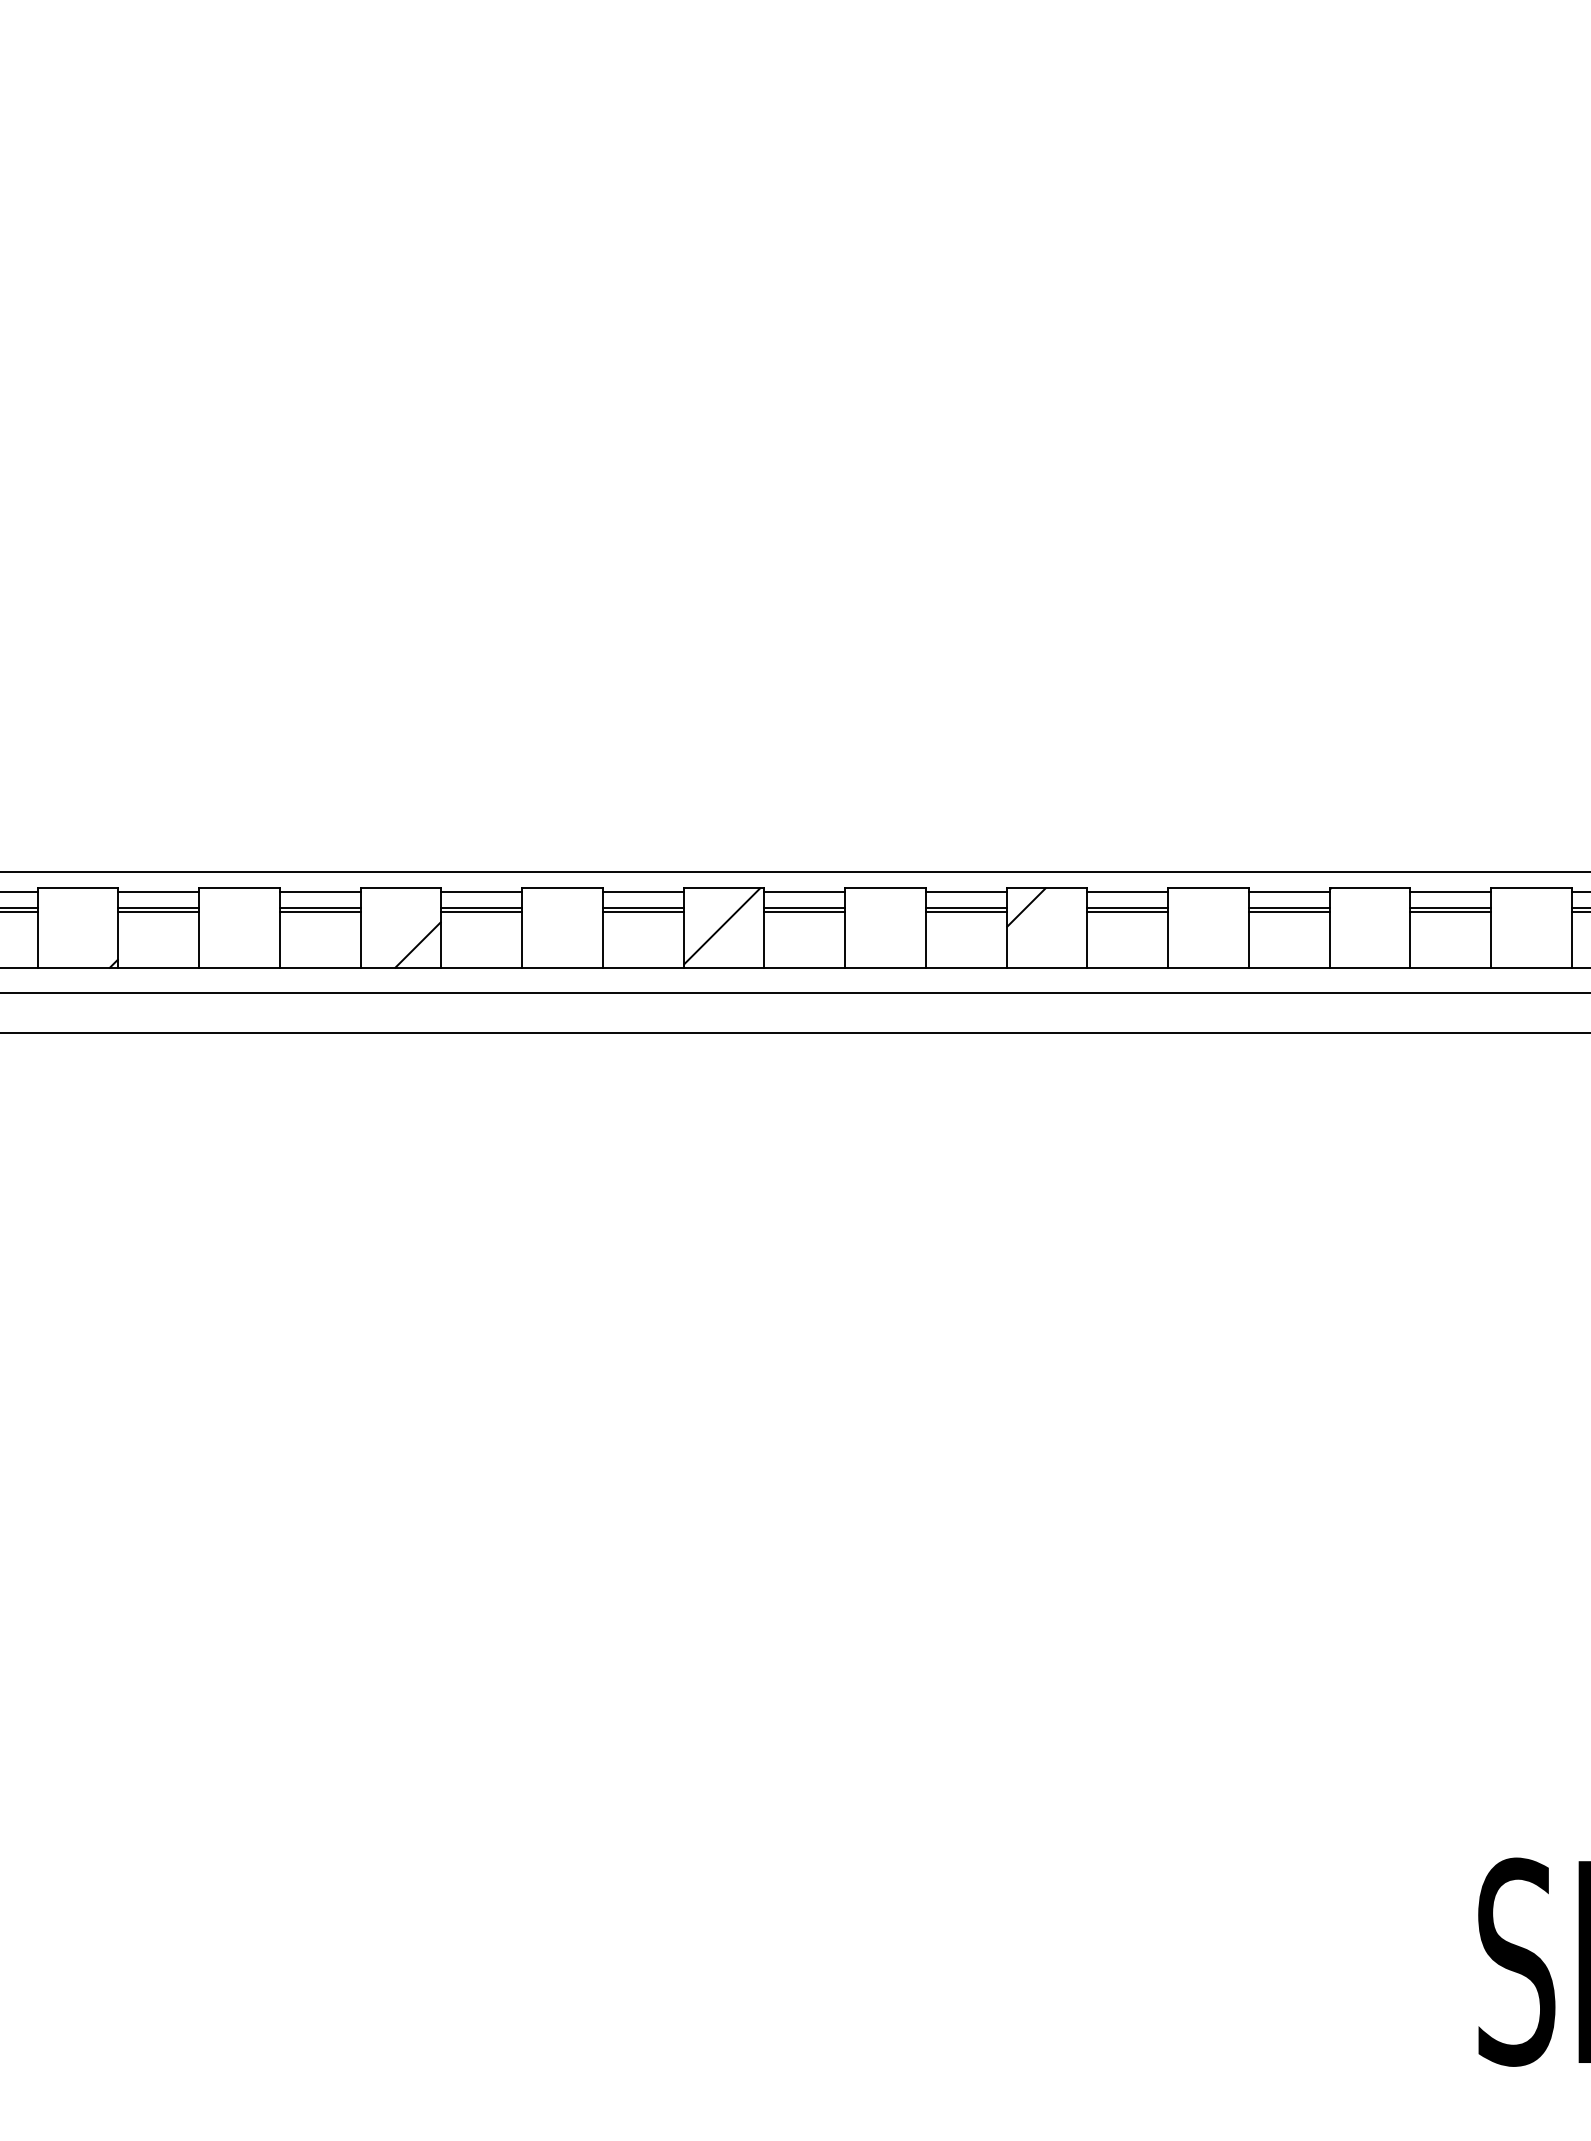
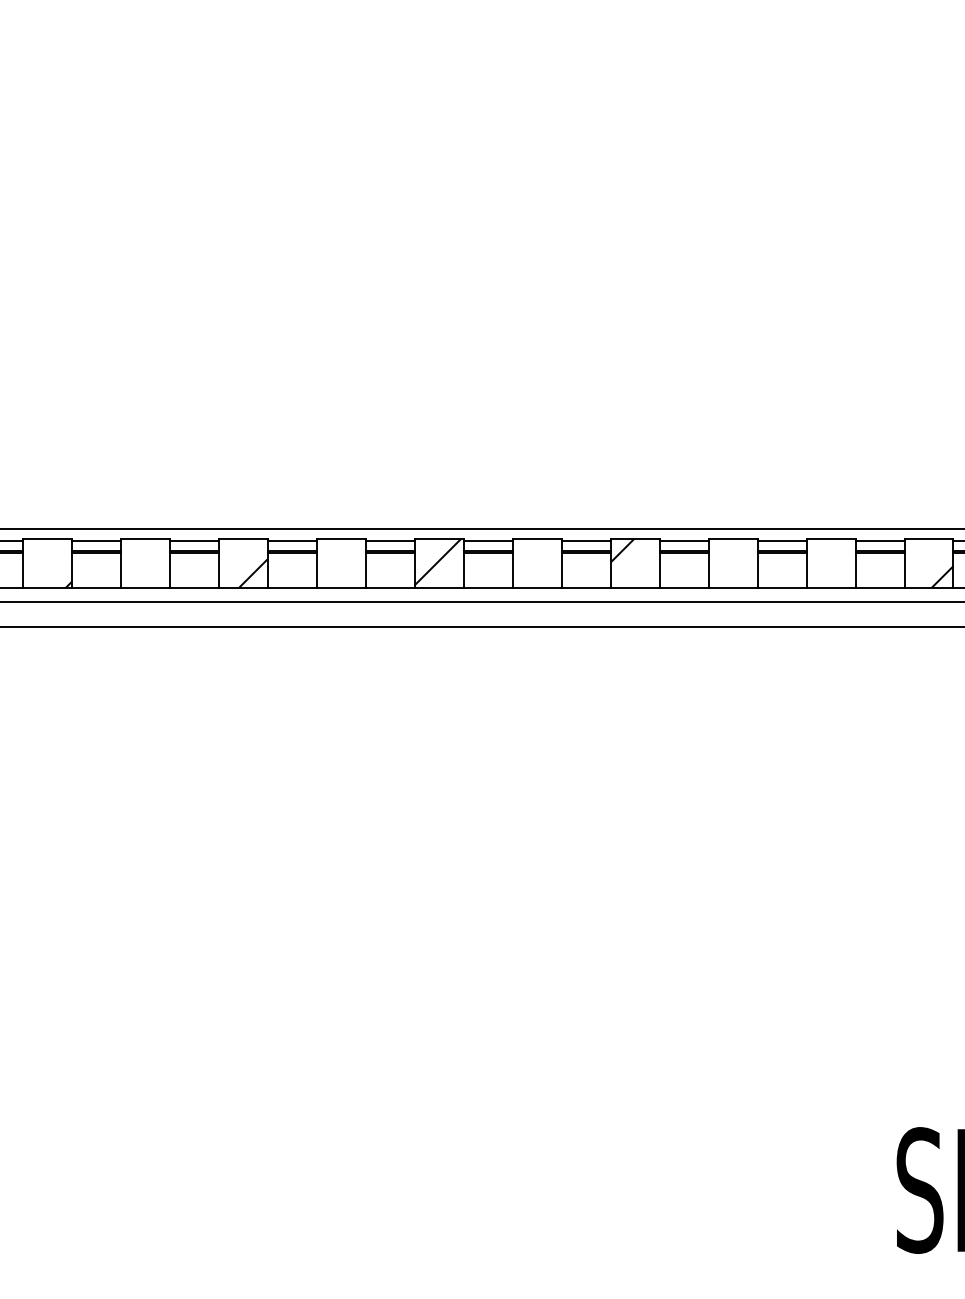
hatch: (1553, 950) -> (942, 576), added

